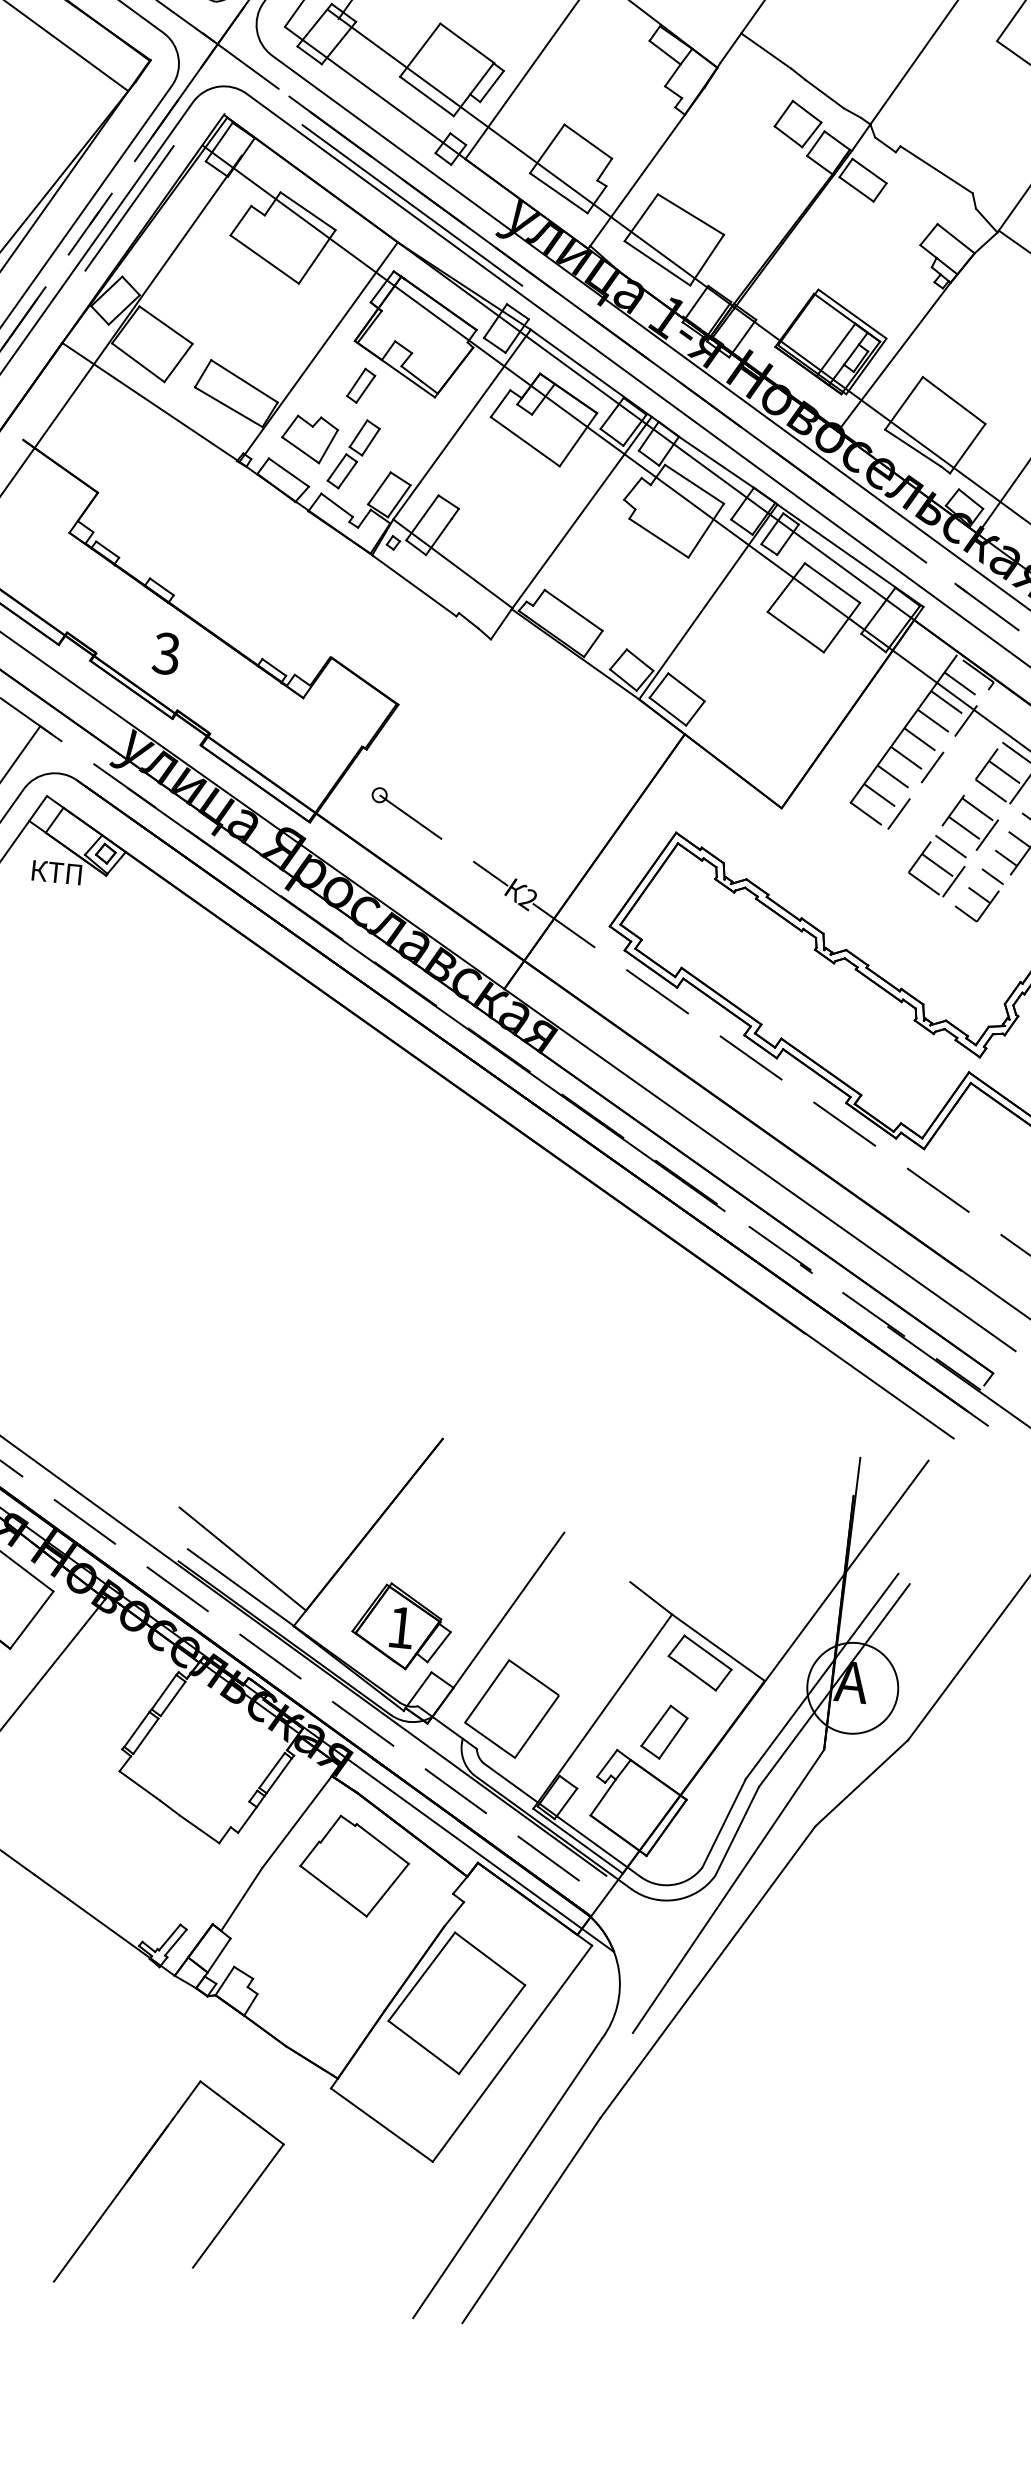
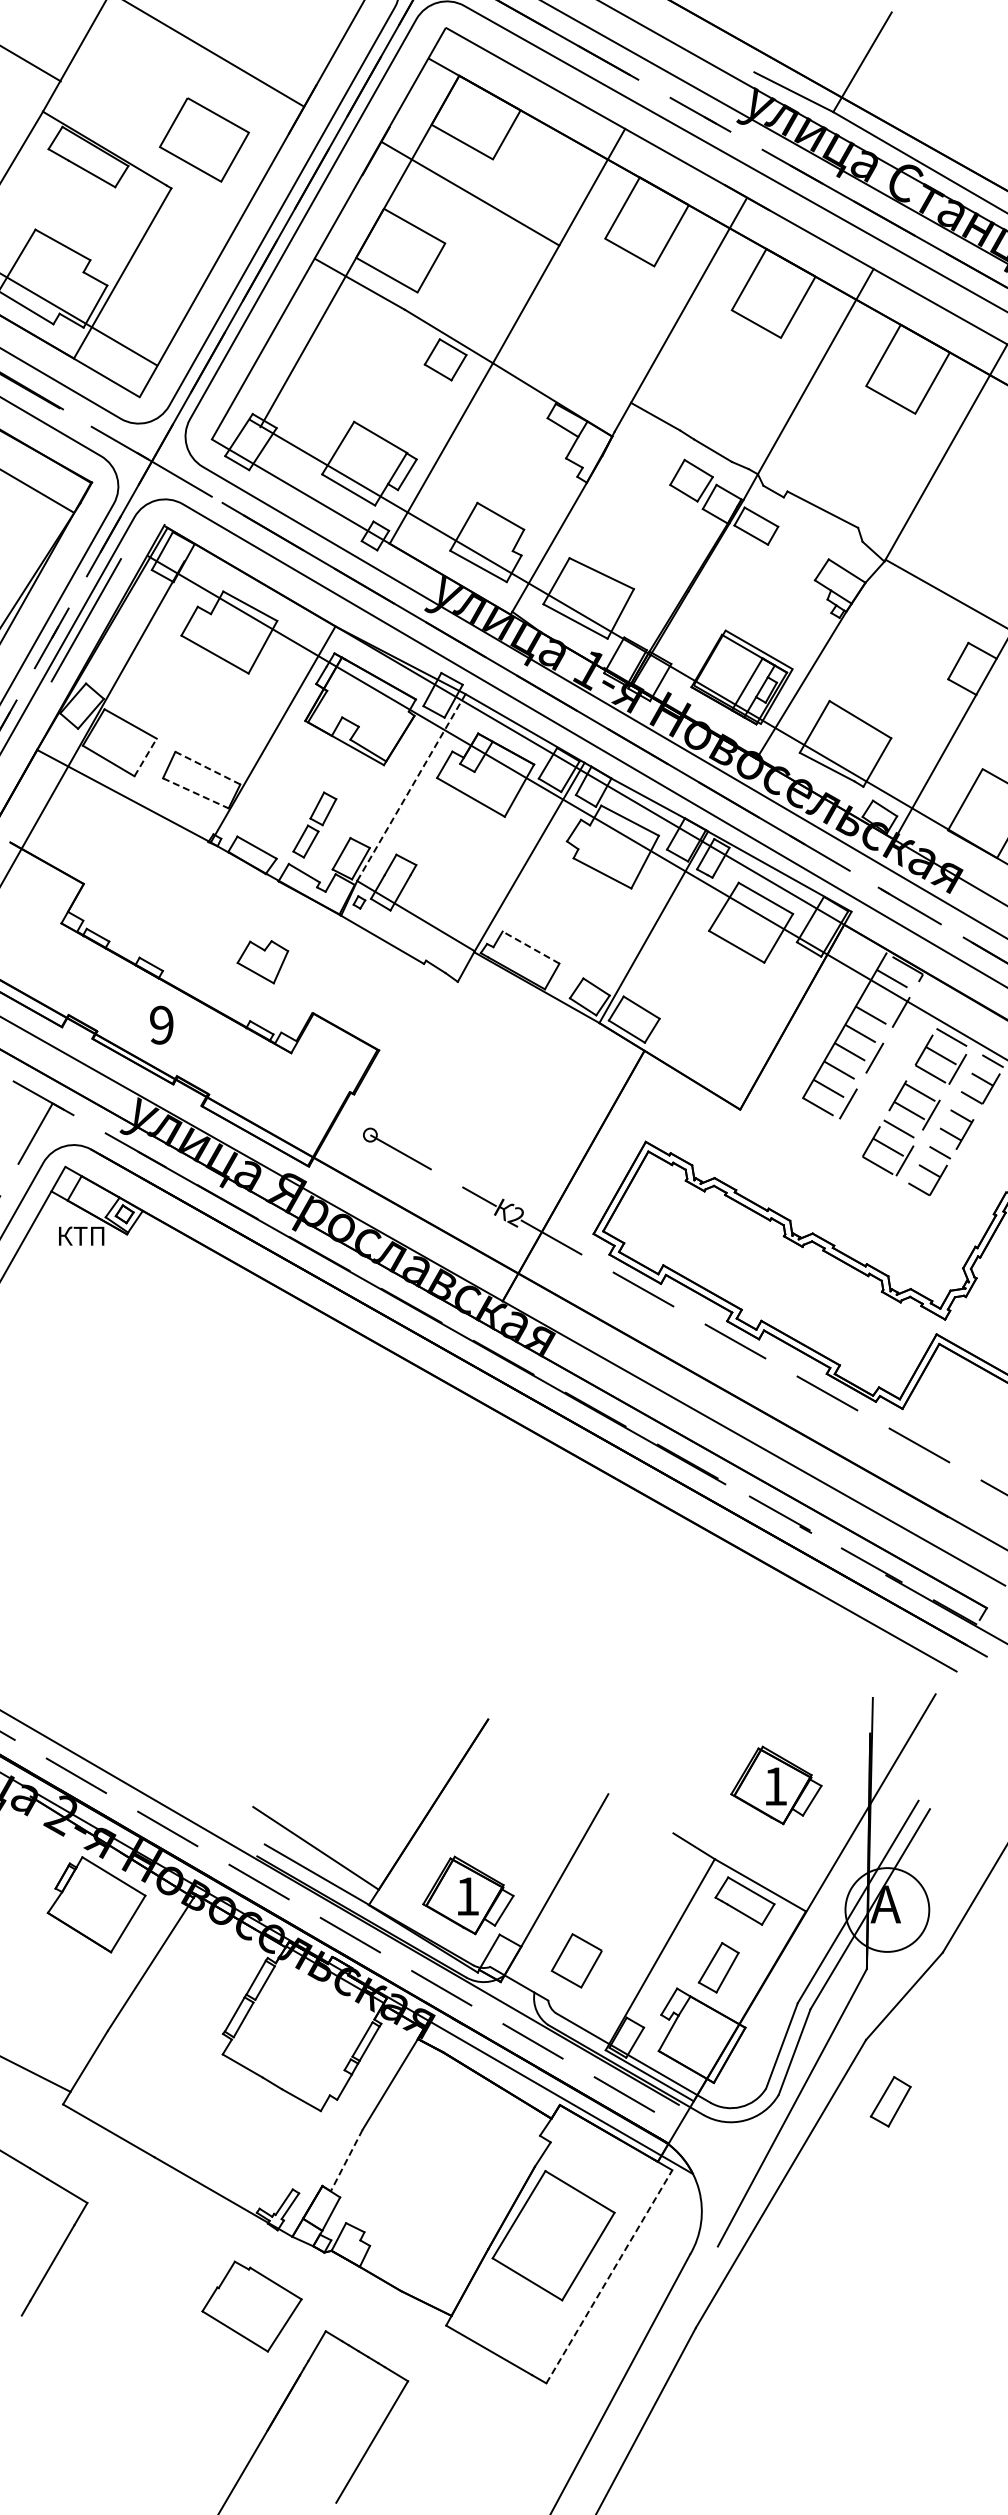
line: (412, 204) -> (345, 590), removed
line: (178, 362) -> (145, 757), solid -> dashed
line: (244, 380) -> (207, 767), solid -> dashed
part: (361, 385) -> (315, 761), removed
line: (229, 407) -> (196, 793), solid -> dashed
line: (462, 424) -> (411, 787), solid -> dashed
part: (309, 439) -> (262, 962), moved
line: (574, 610) -> (531, 947), solid -> dashed
text: (166, 654) -> (161, 1025), 3 -> 9
line: (949, 704) -> (884, 998), removed
part: (746, 1541) -> (776, 1785), added
part: (511, 1708) -> (576, 1960), size x0.6
part: (353, 1866) -> (251, 2306), moved
part: (835, 1895) -> (890, 2101), added
line: (241, 1899) -> (346, 2160), solid -> dashed
line: (512, 2053) -> (609, 2276), solid -> dashed

